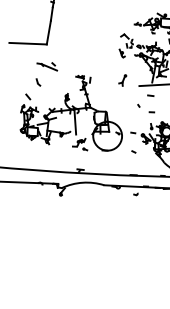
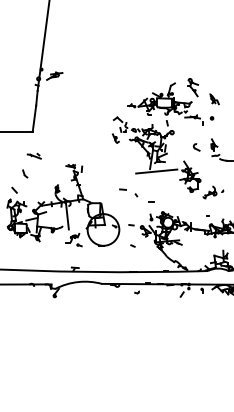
part: (47, 66) -> (34, 156), size x0.6
part: (122, 79) -> (117, 167), removed
line: (150, 95) -> (122, 189), moved

